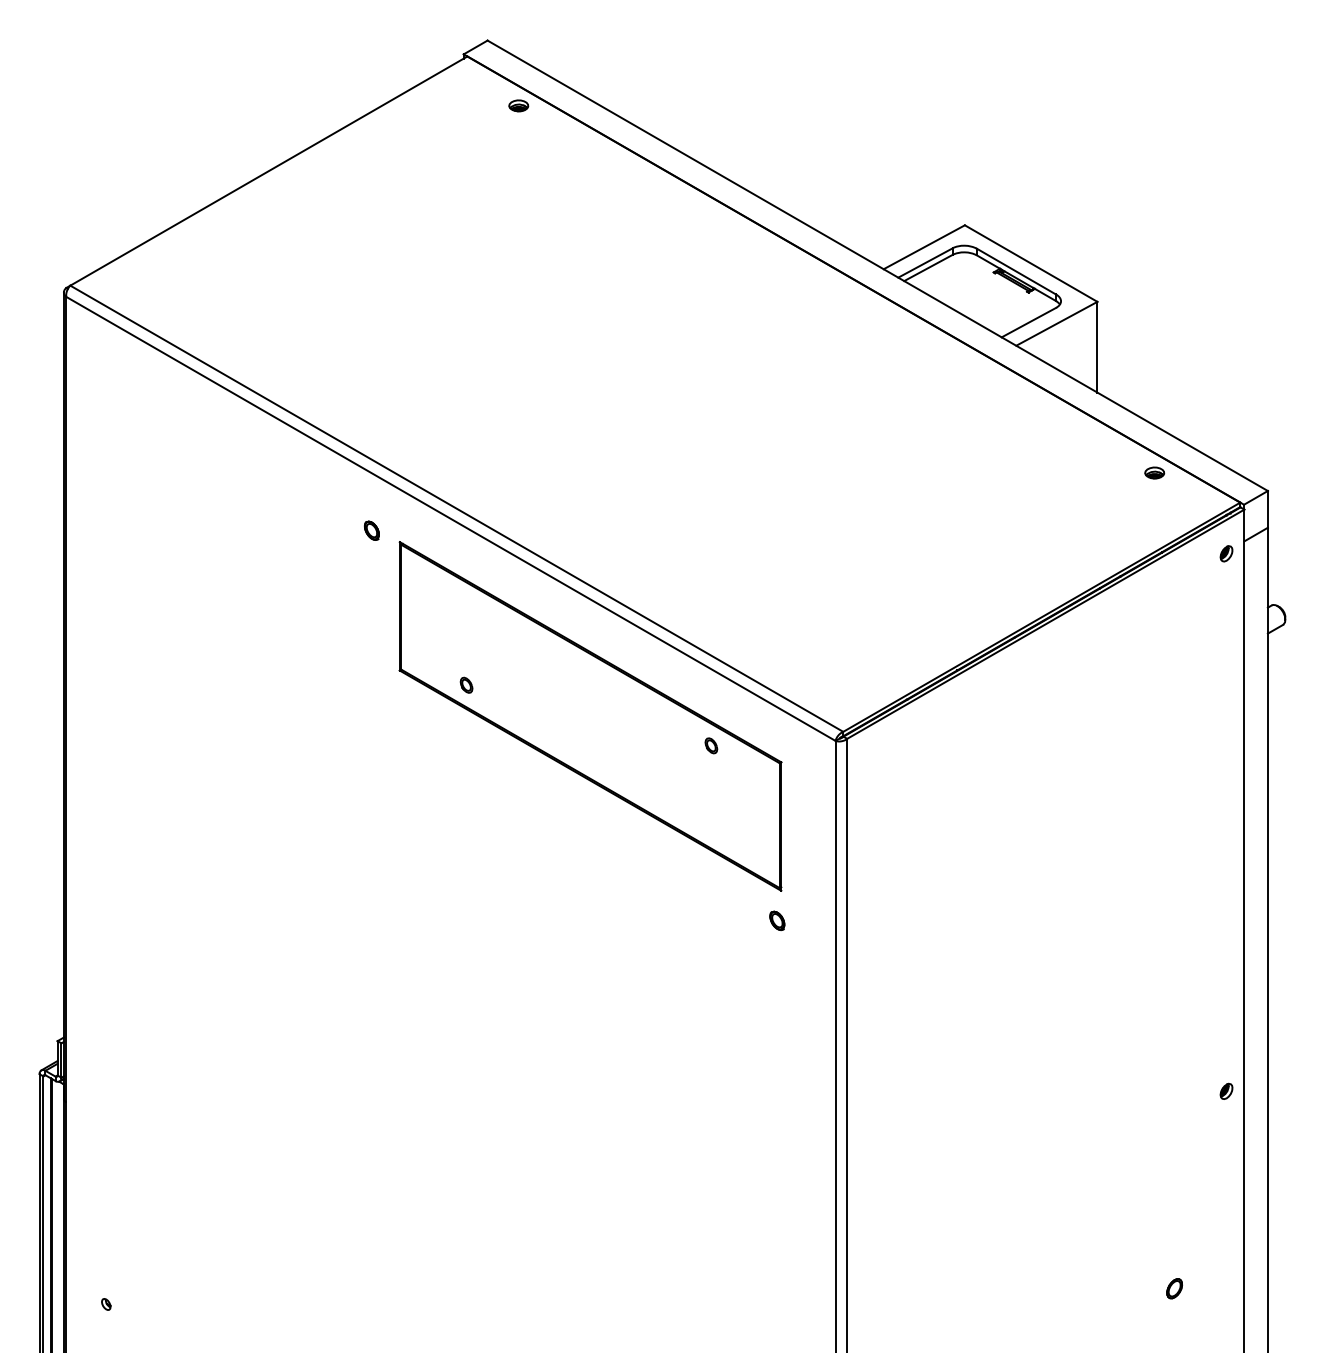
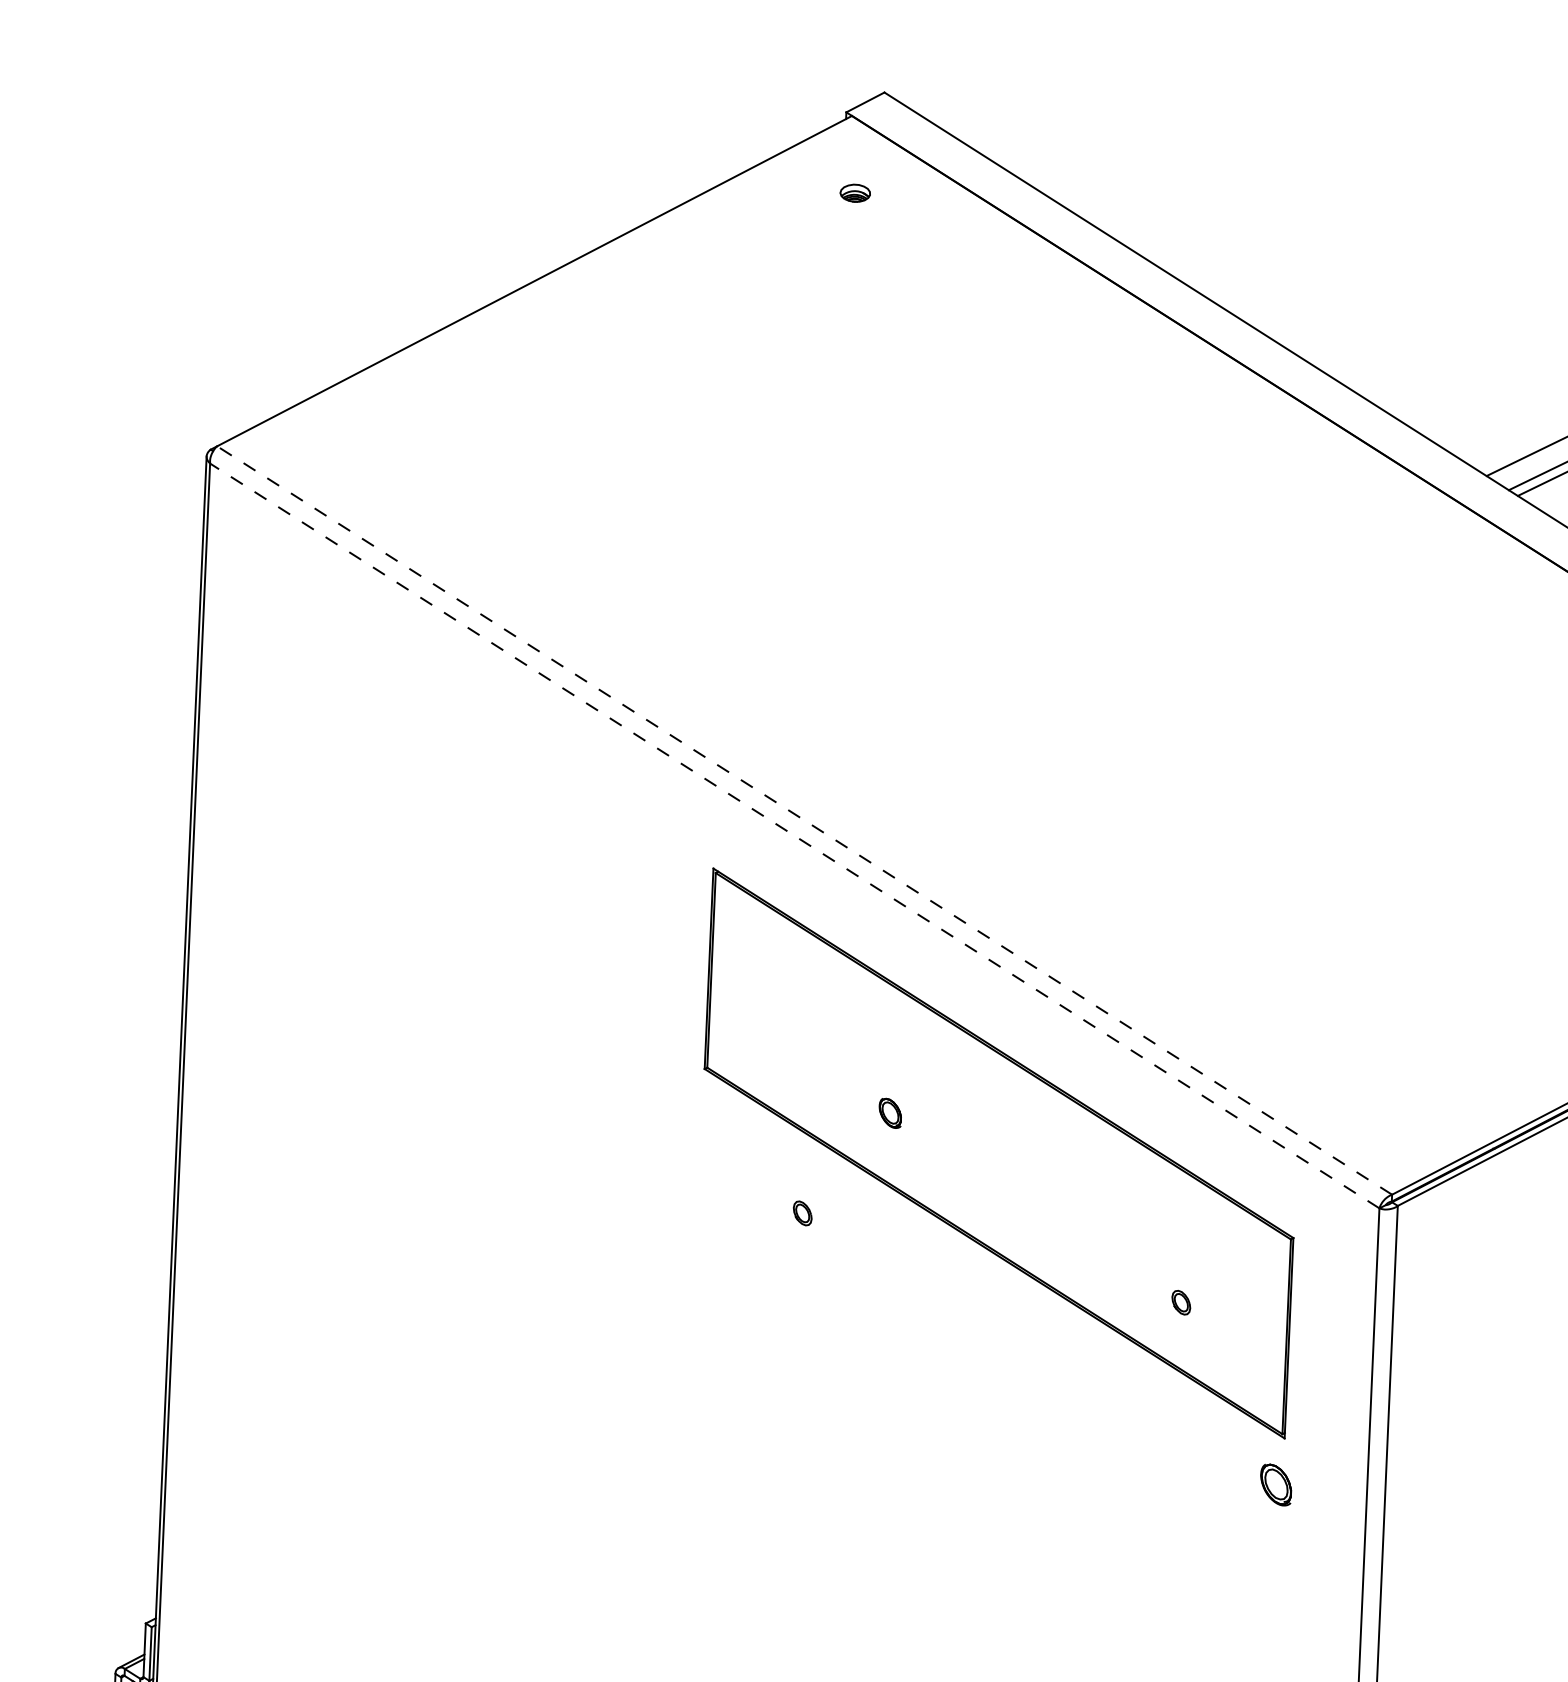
part: (518, 105) -> (854, 192), moved
line: (456, 508) -> (804, 820), solid -> dashed
line: (450, 518) -> (794, 835), solid -> dashed
part: (371, 530) -> (889, 1112), moved
part: (466, 684) -> (802, 1212), moved
part: (711, 745) -> (1181, 1302), moved
part: (777, 920) -> (1276, 1484), size x1.4

